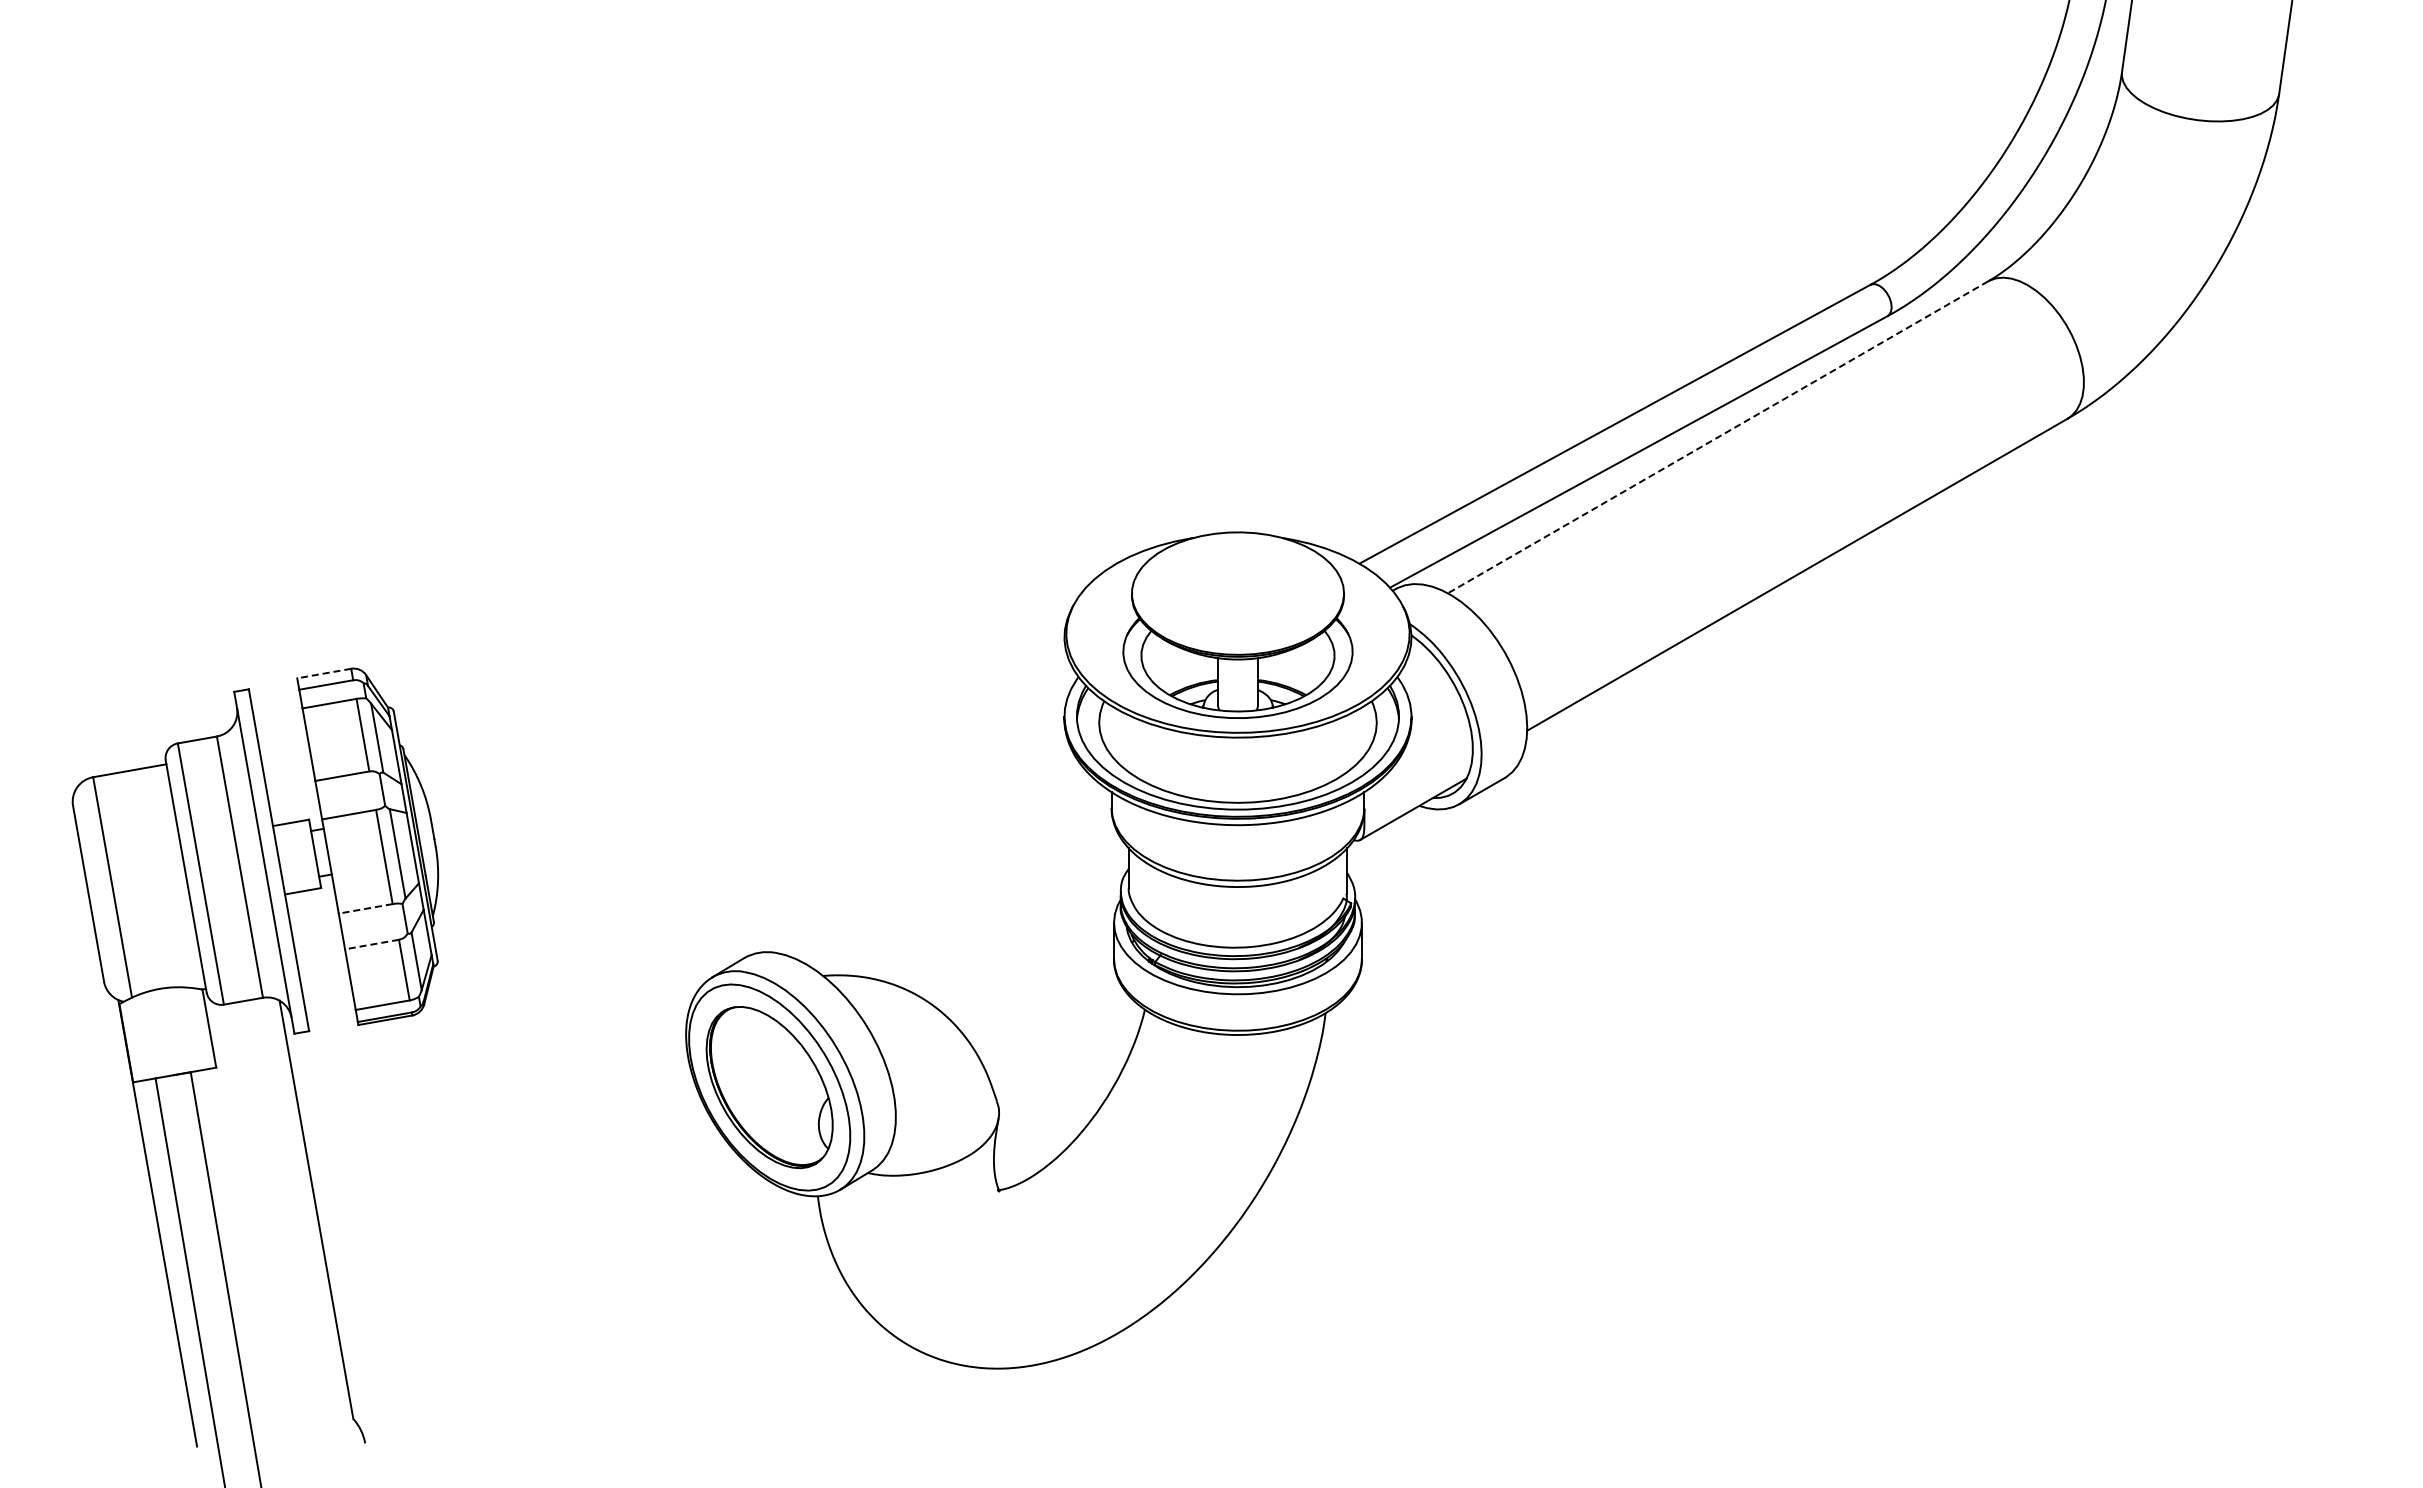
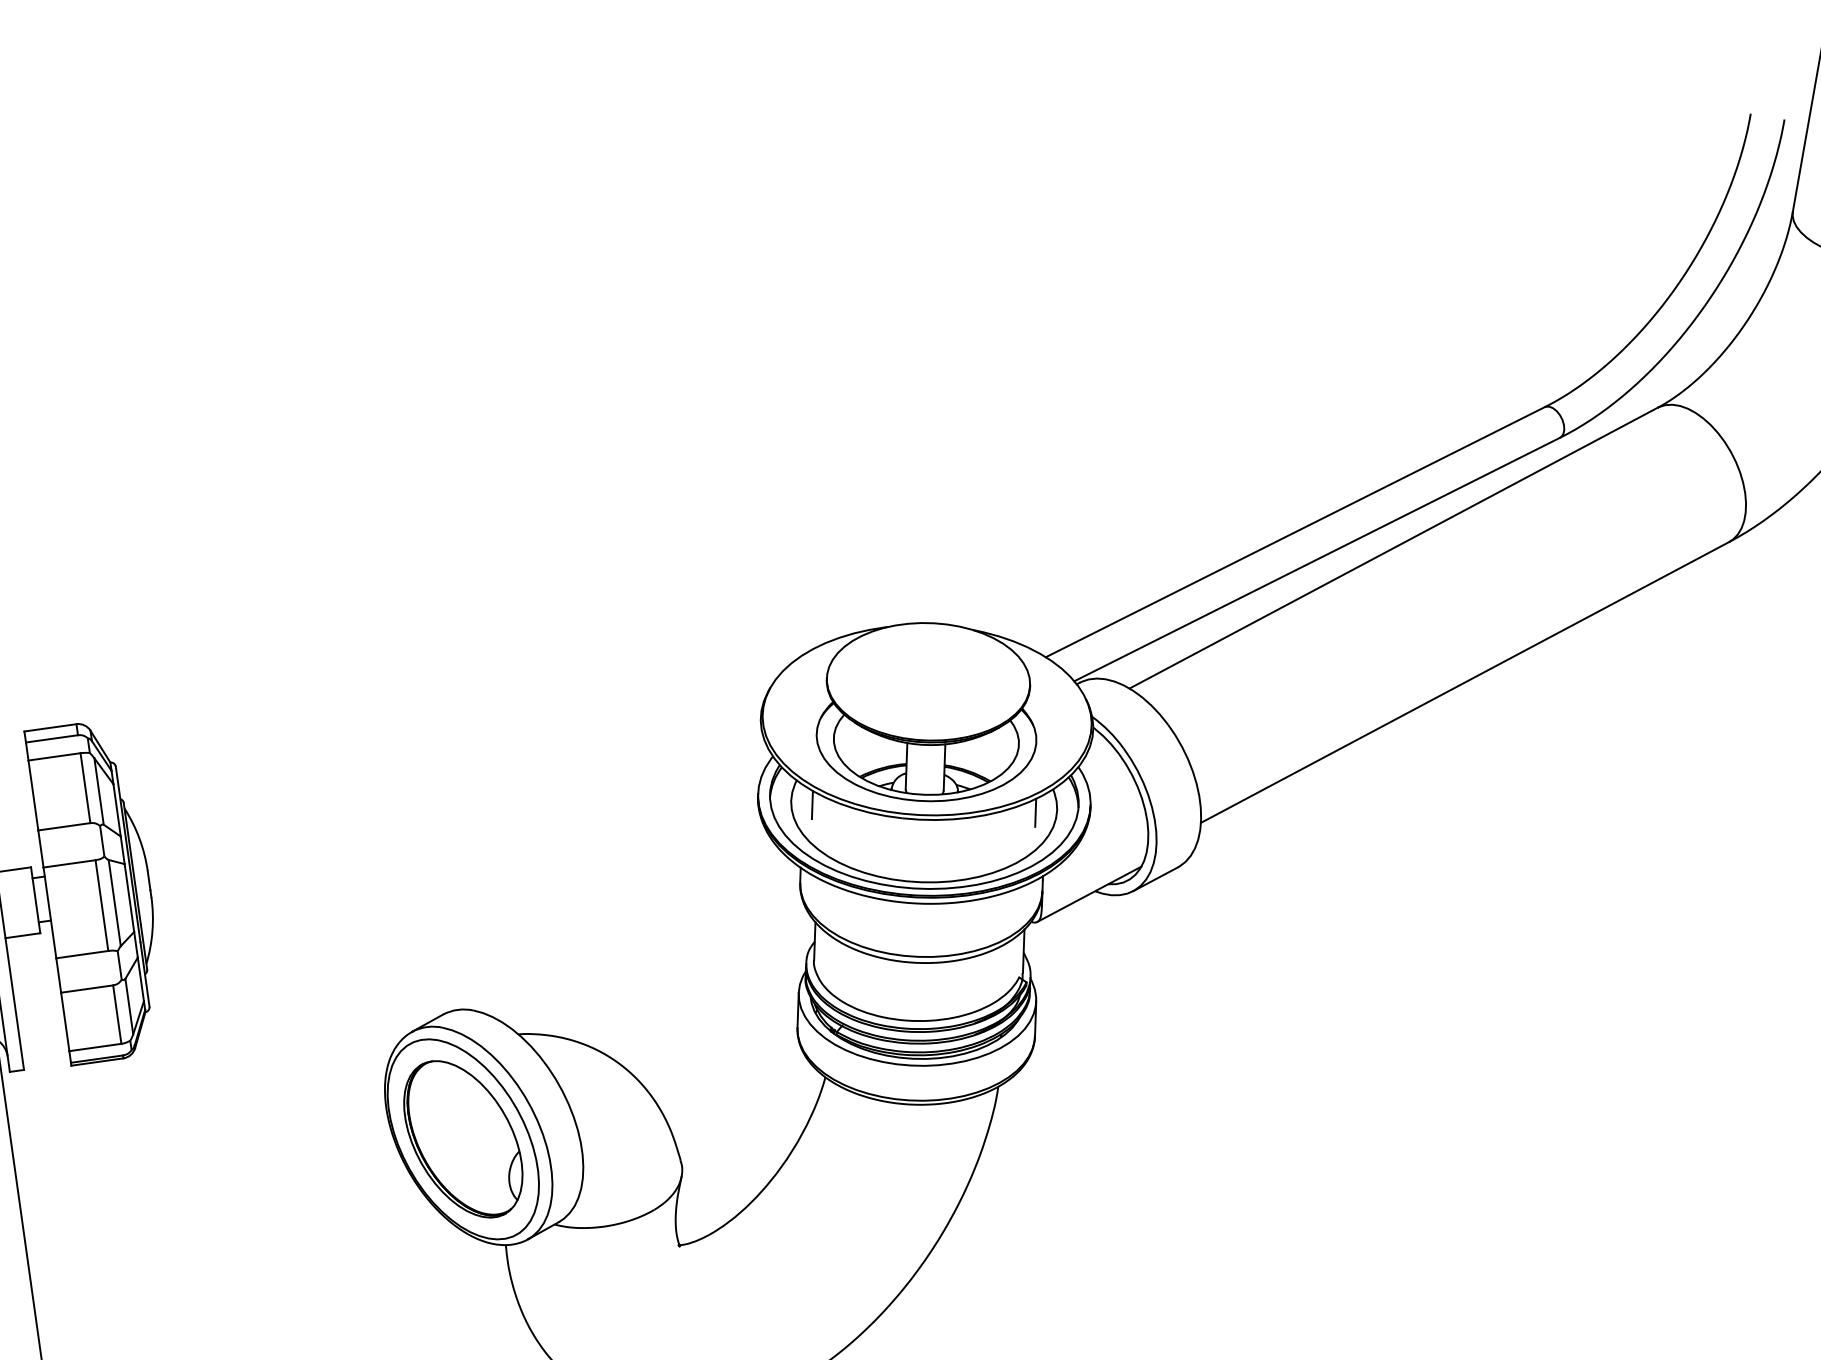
line: (1718, 437) -> (1394, 548), dashed -> solid
line: (323, 673) -> (49, 727), dashed -> solid
line: (1121, 725) -> (812, 804), added
line: (1354, 725) -> (1035, 812), added
line: (365, 908) -> (82, 954), dashed -> solid
line: (371, 944) -> (86, 988), dashed -> solid

